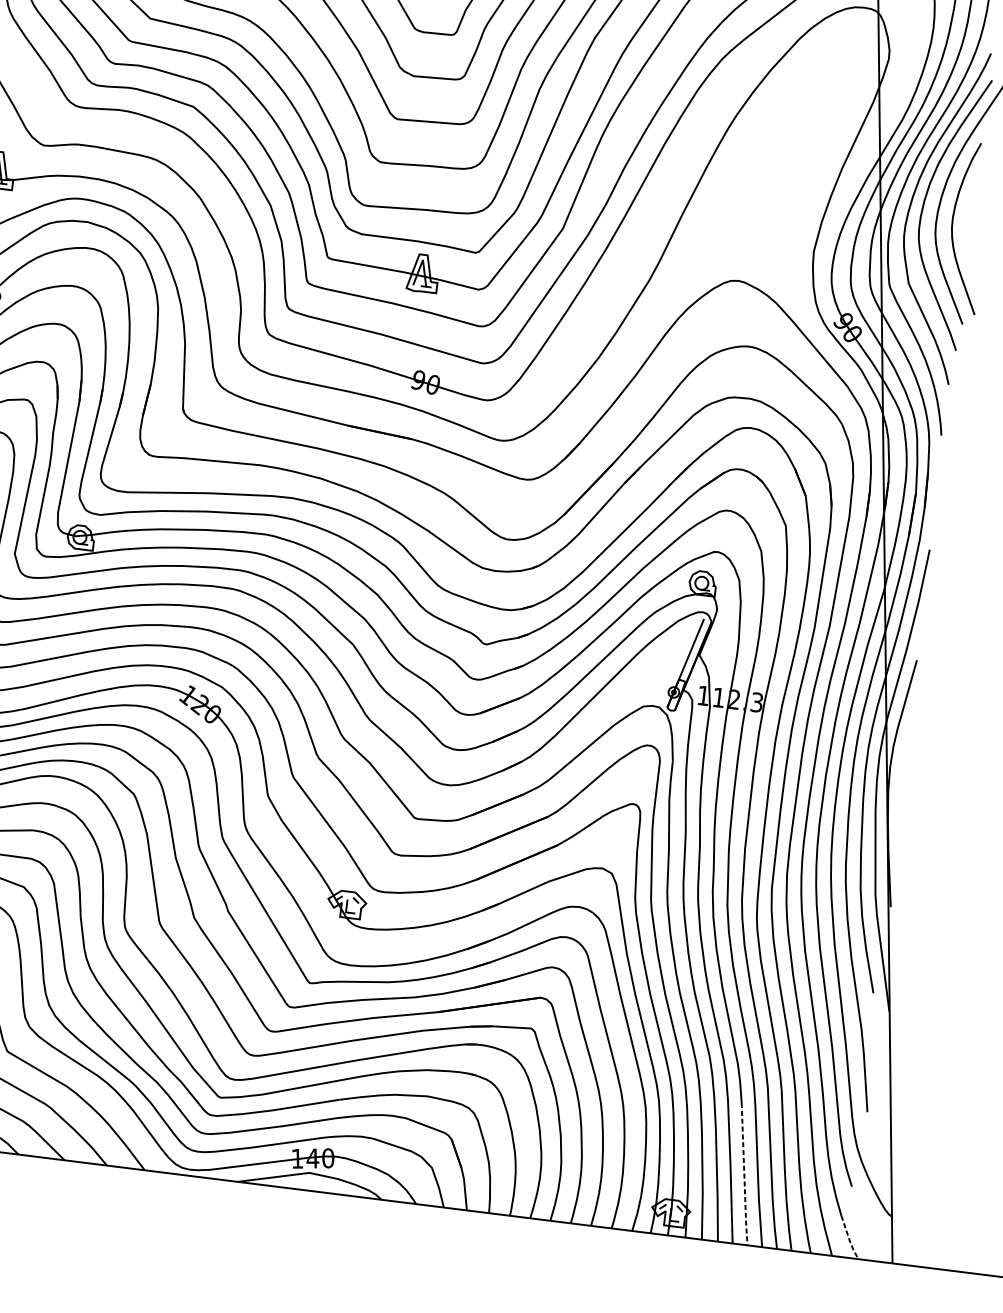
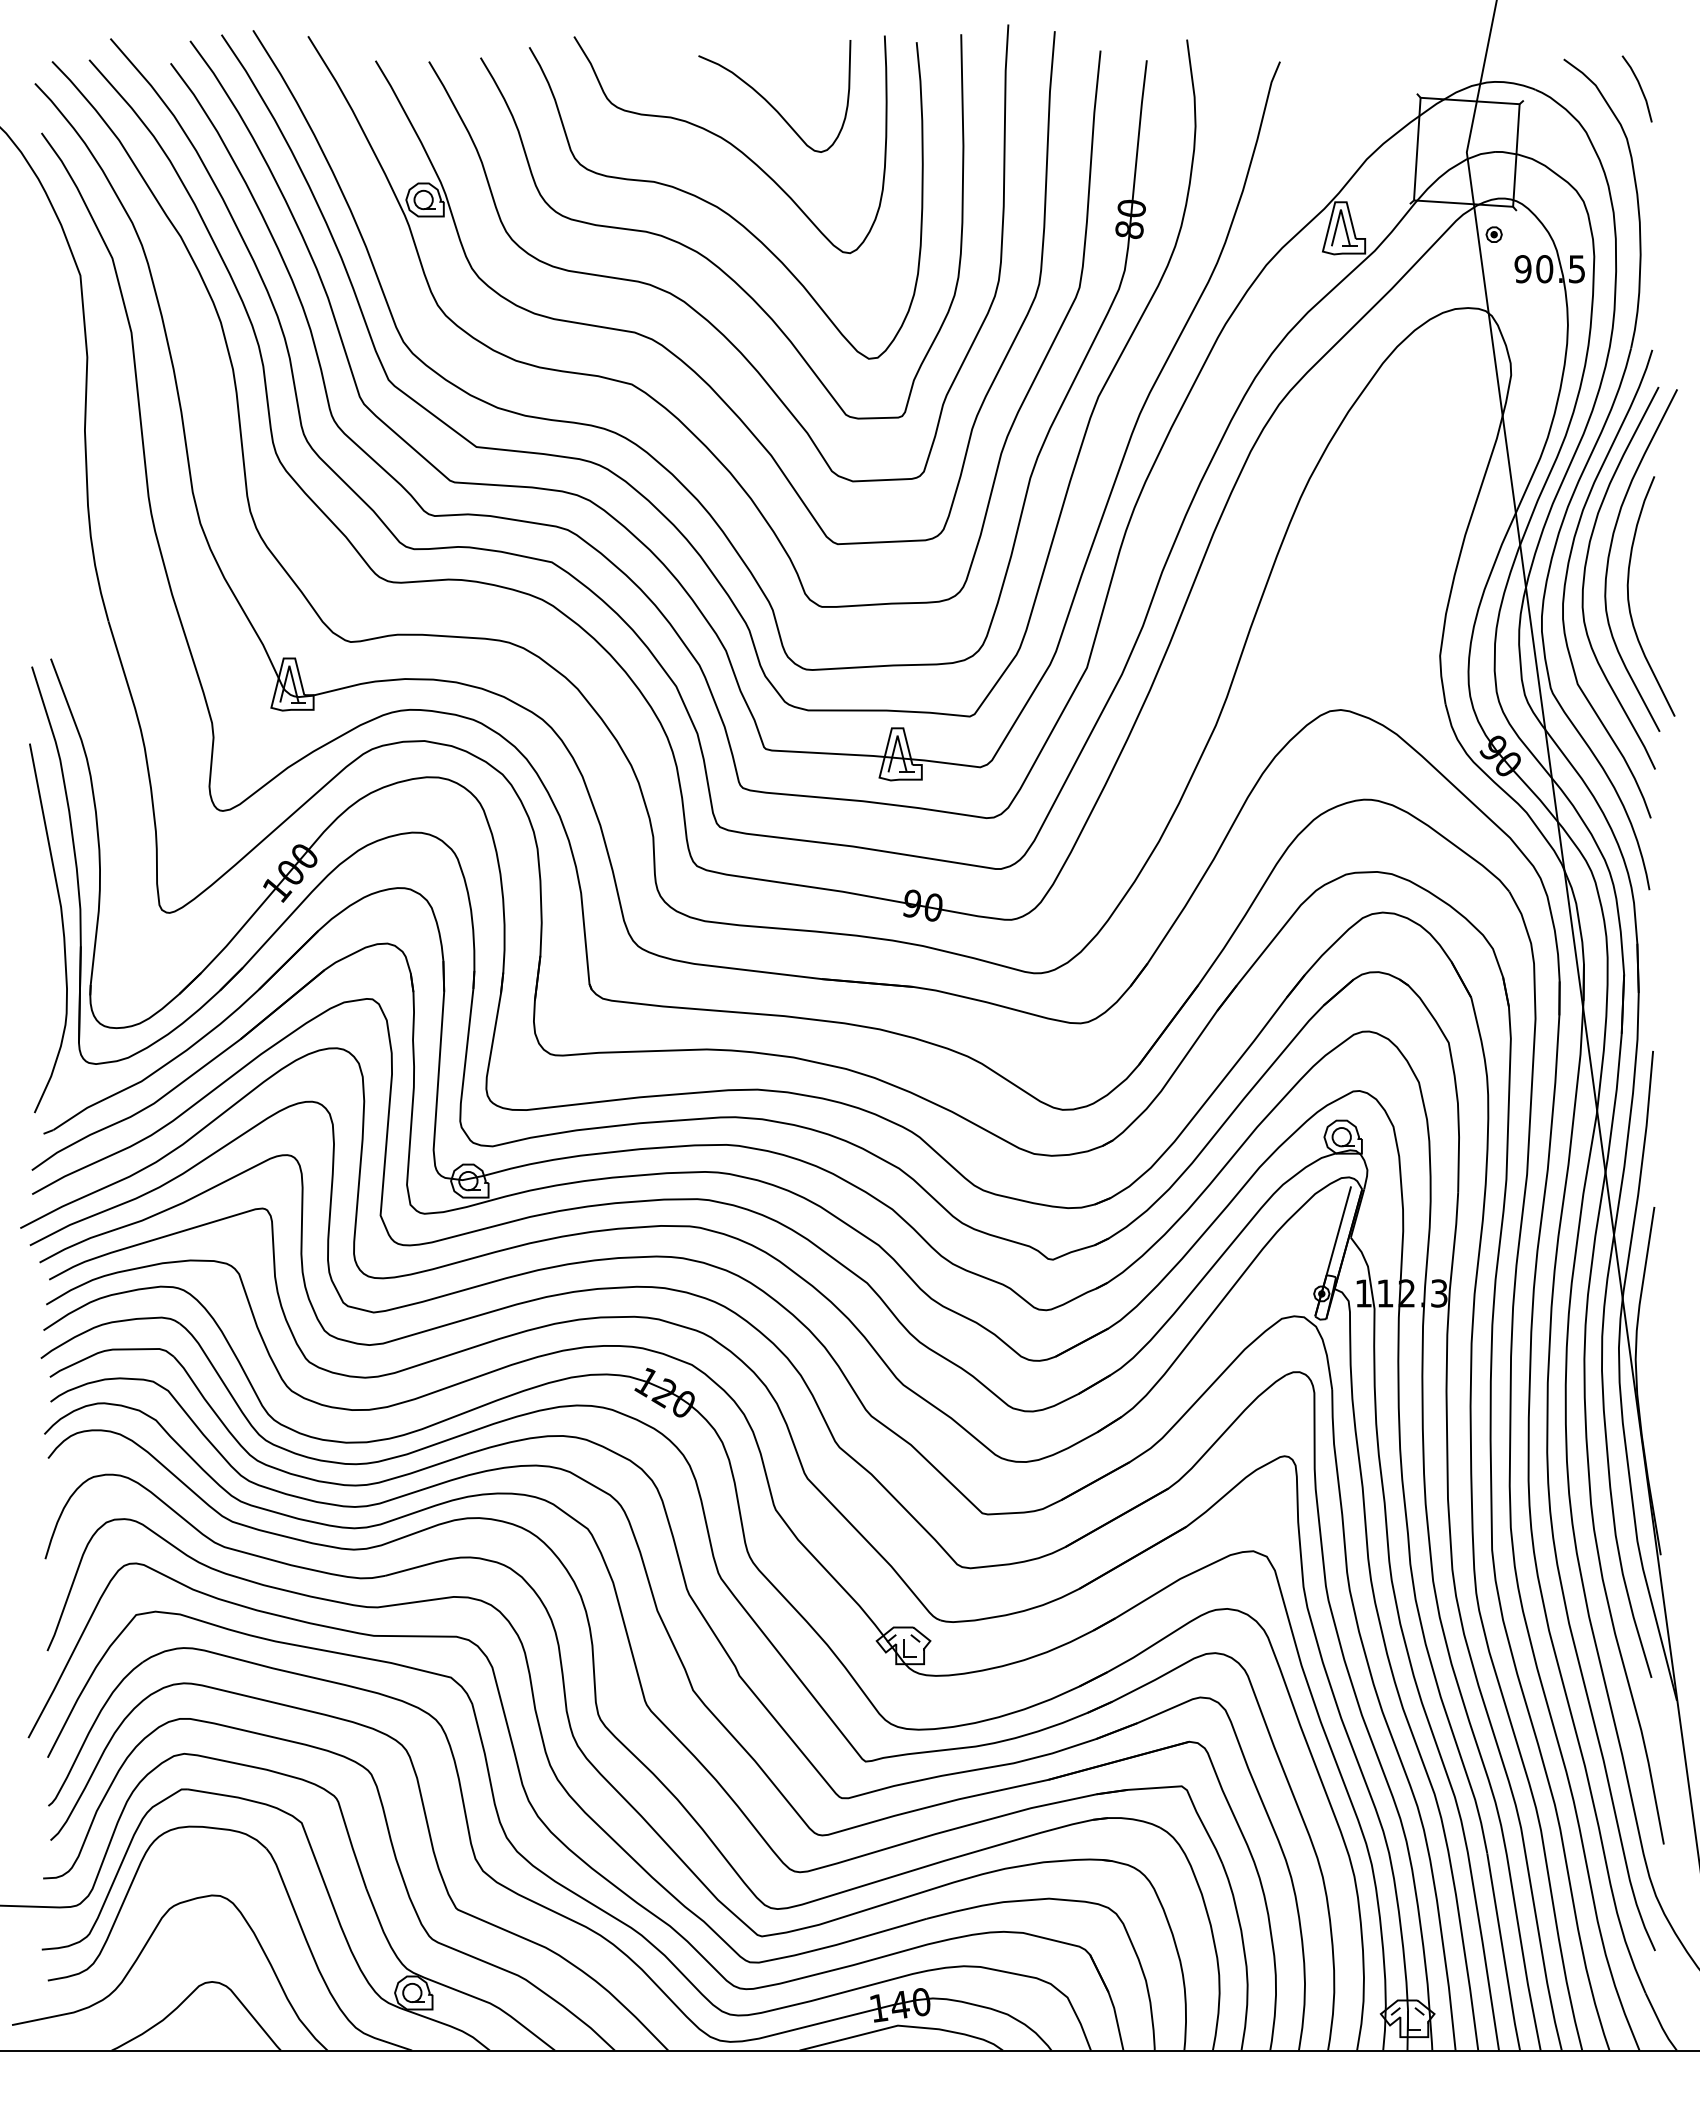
line: (744, 1174) -> (1503, 1952), dashed -> solid
line: (849, 1238) -> (1660, 2023), dashed -> solid

